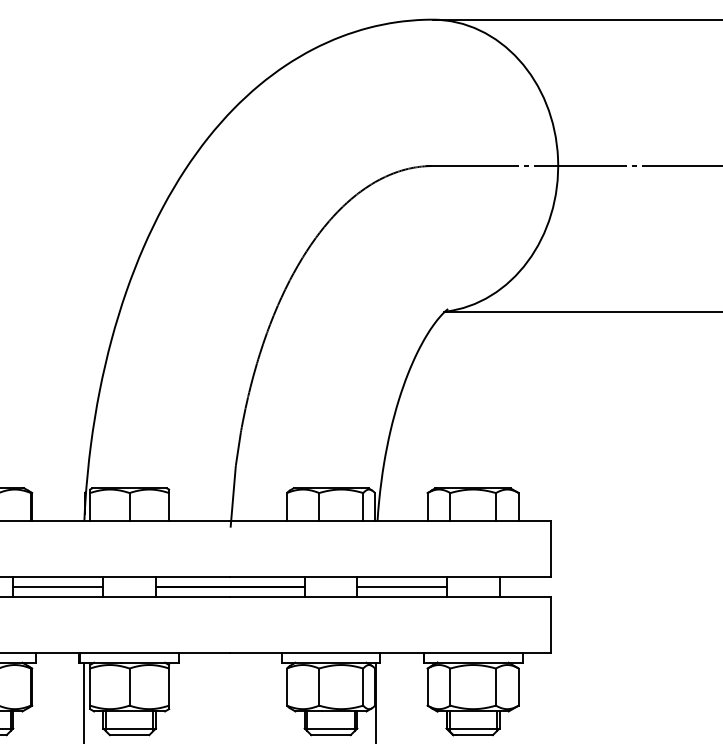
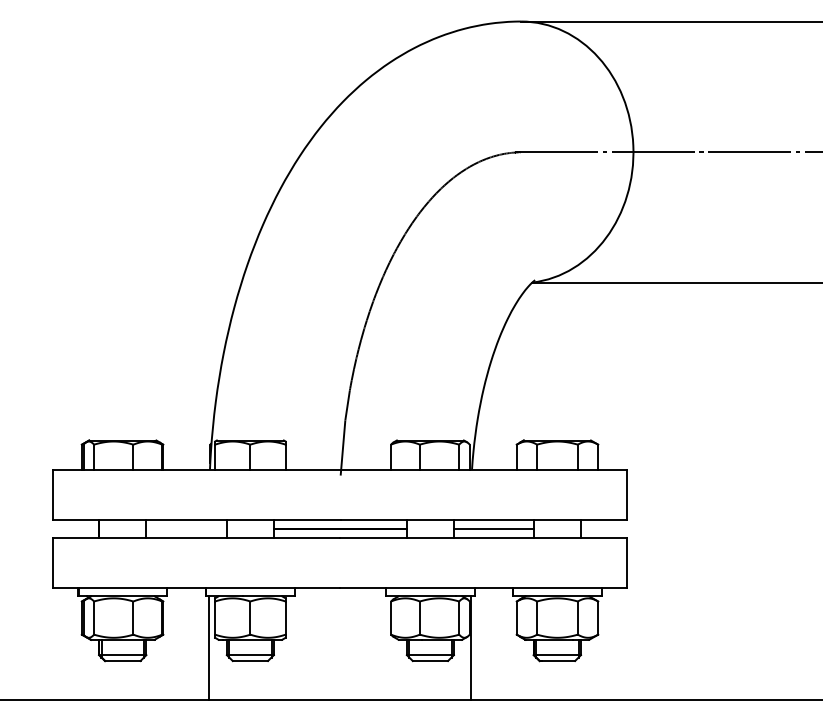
line: (58, 586) -> (186, 528), removed

